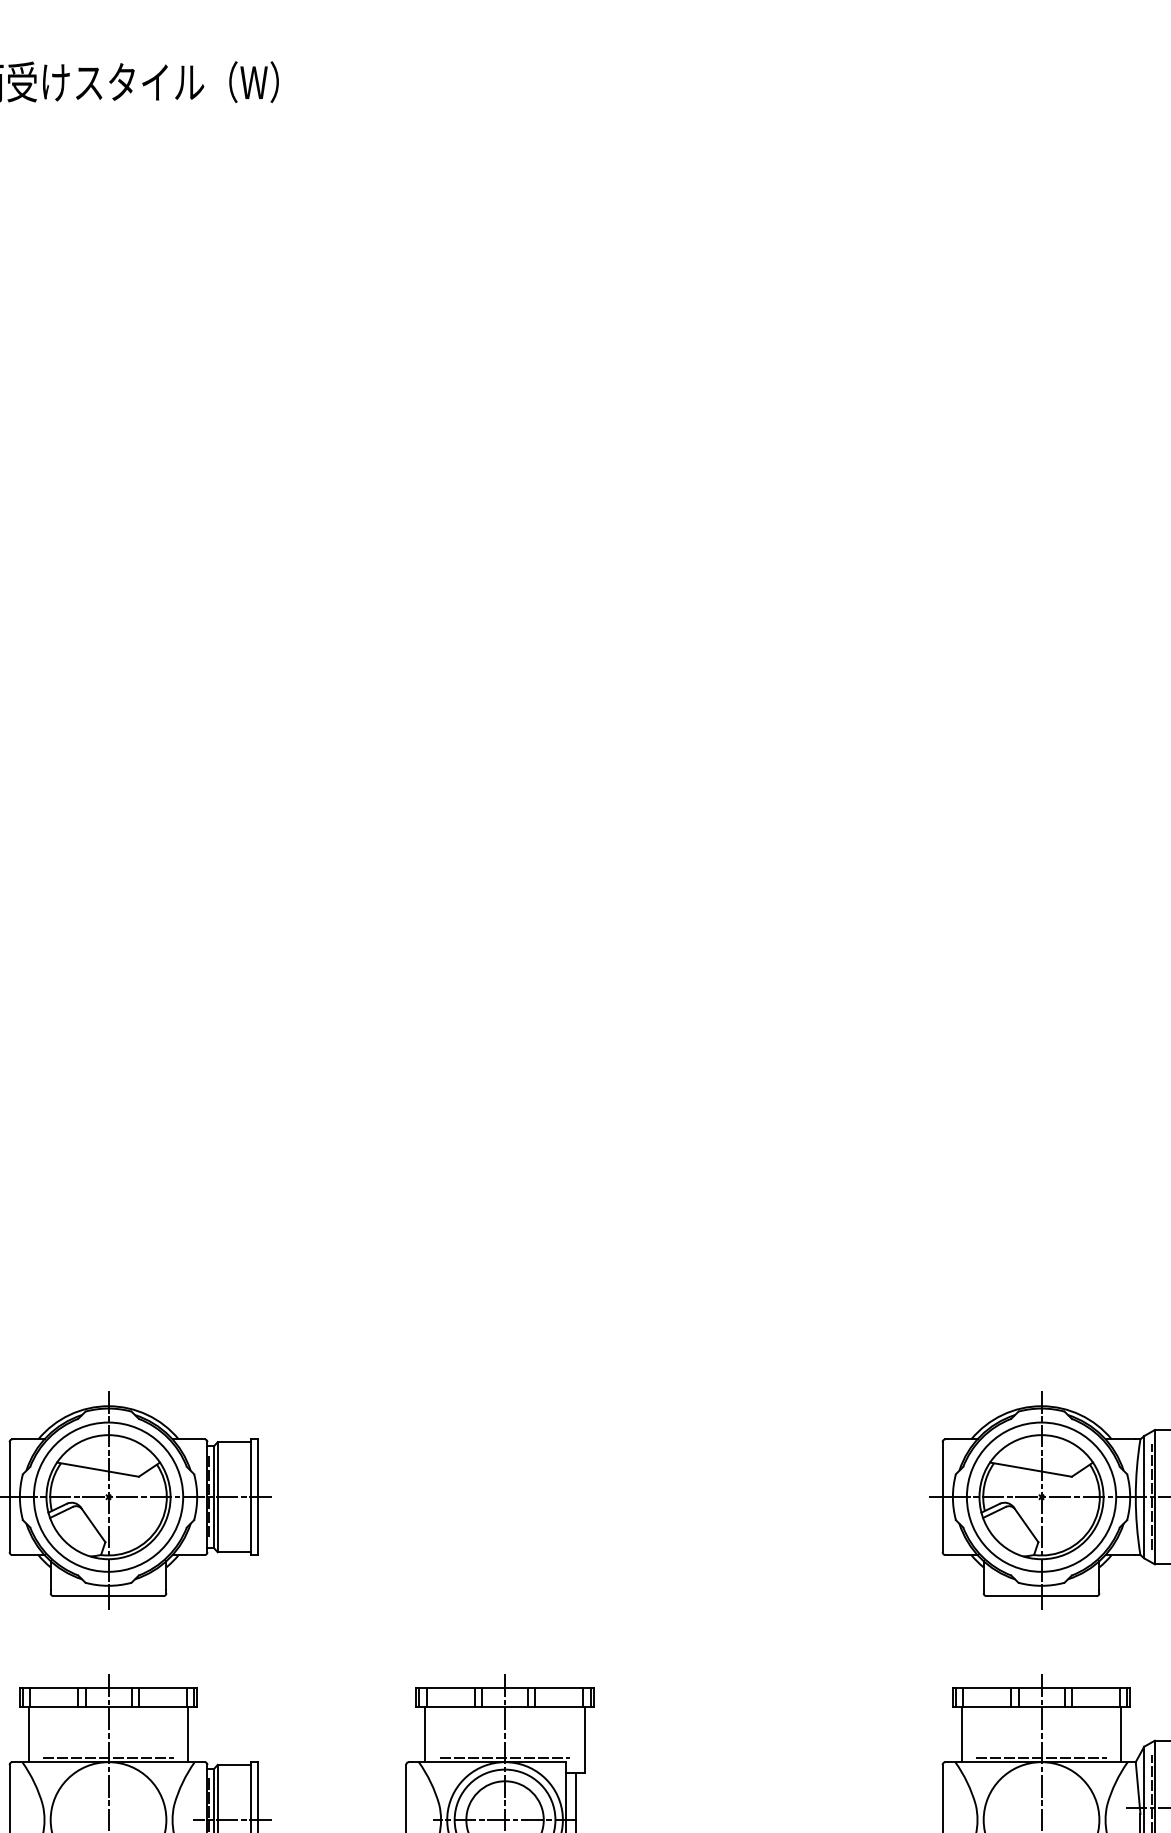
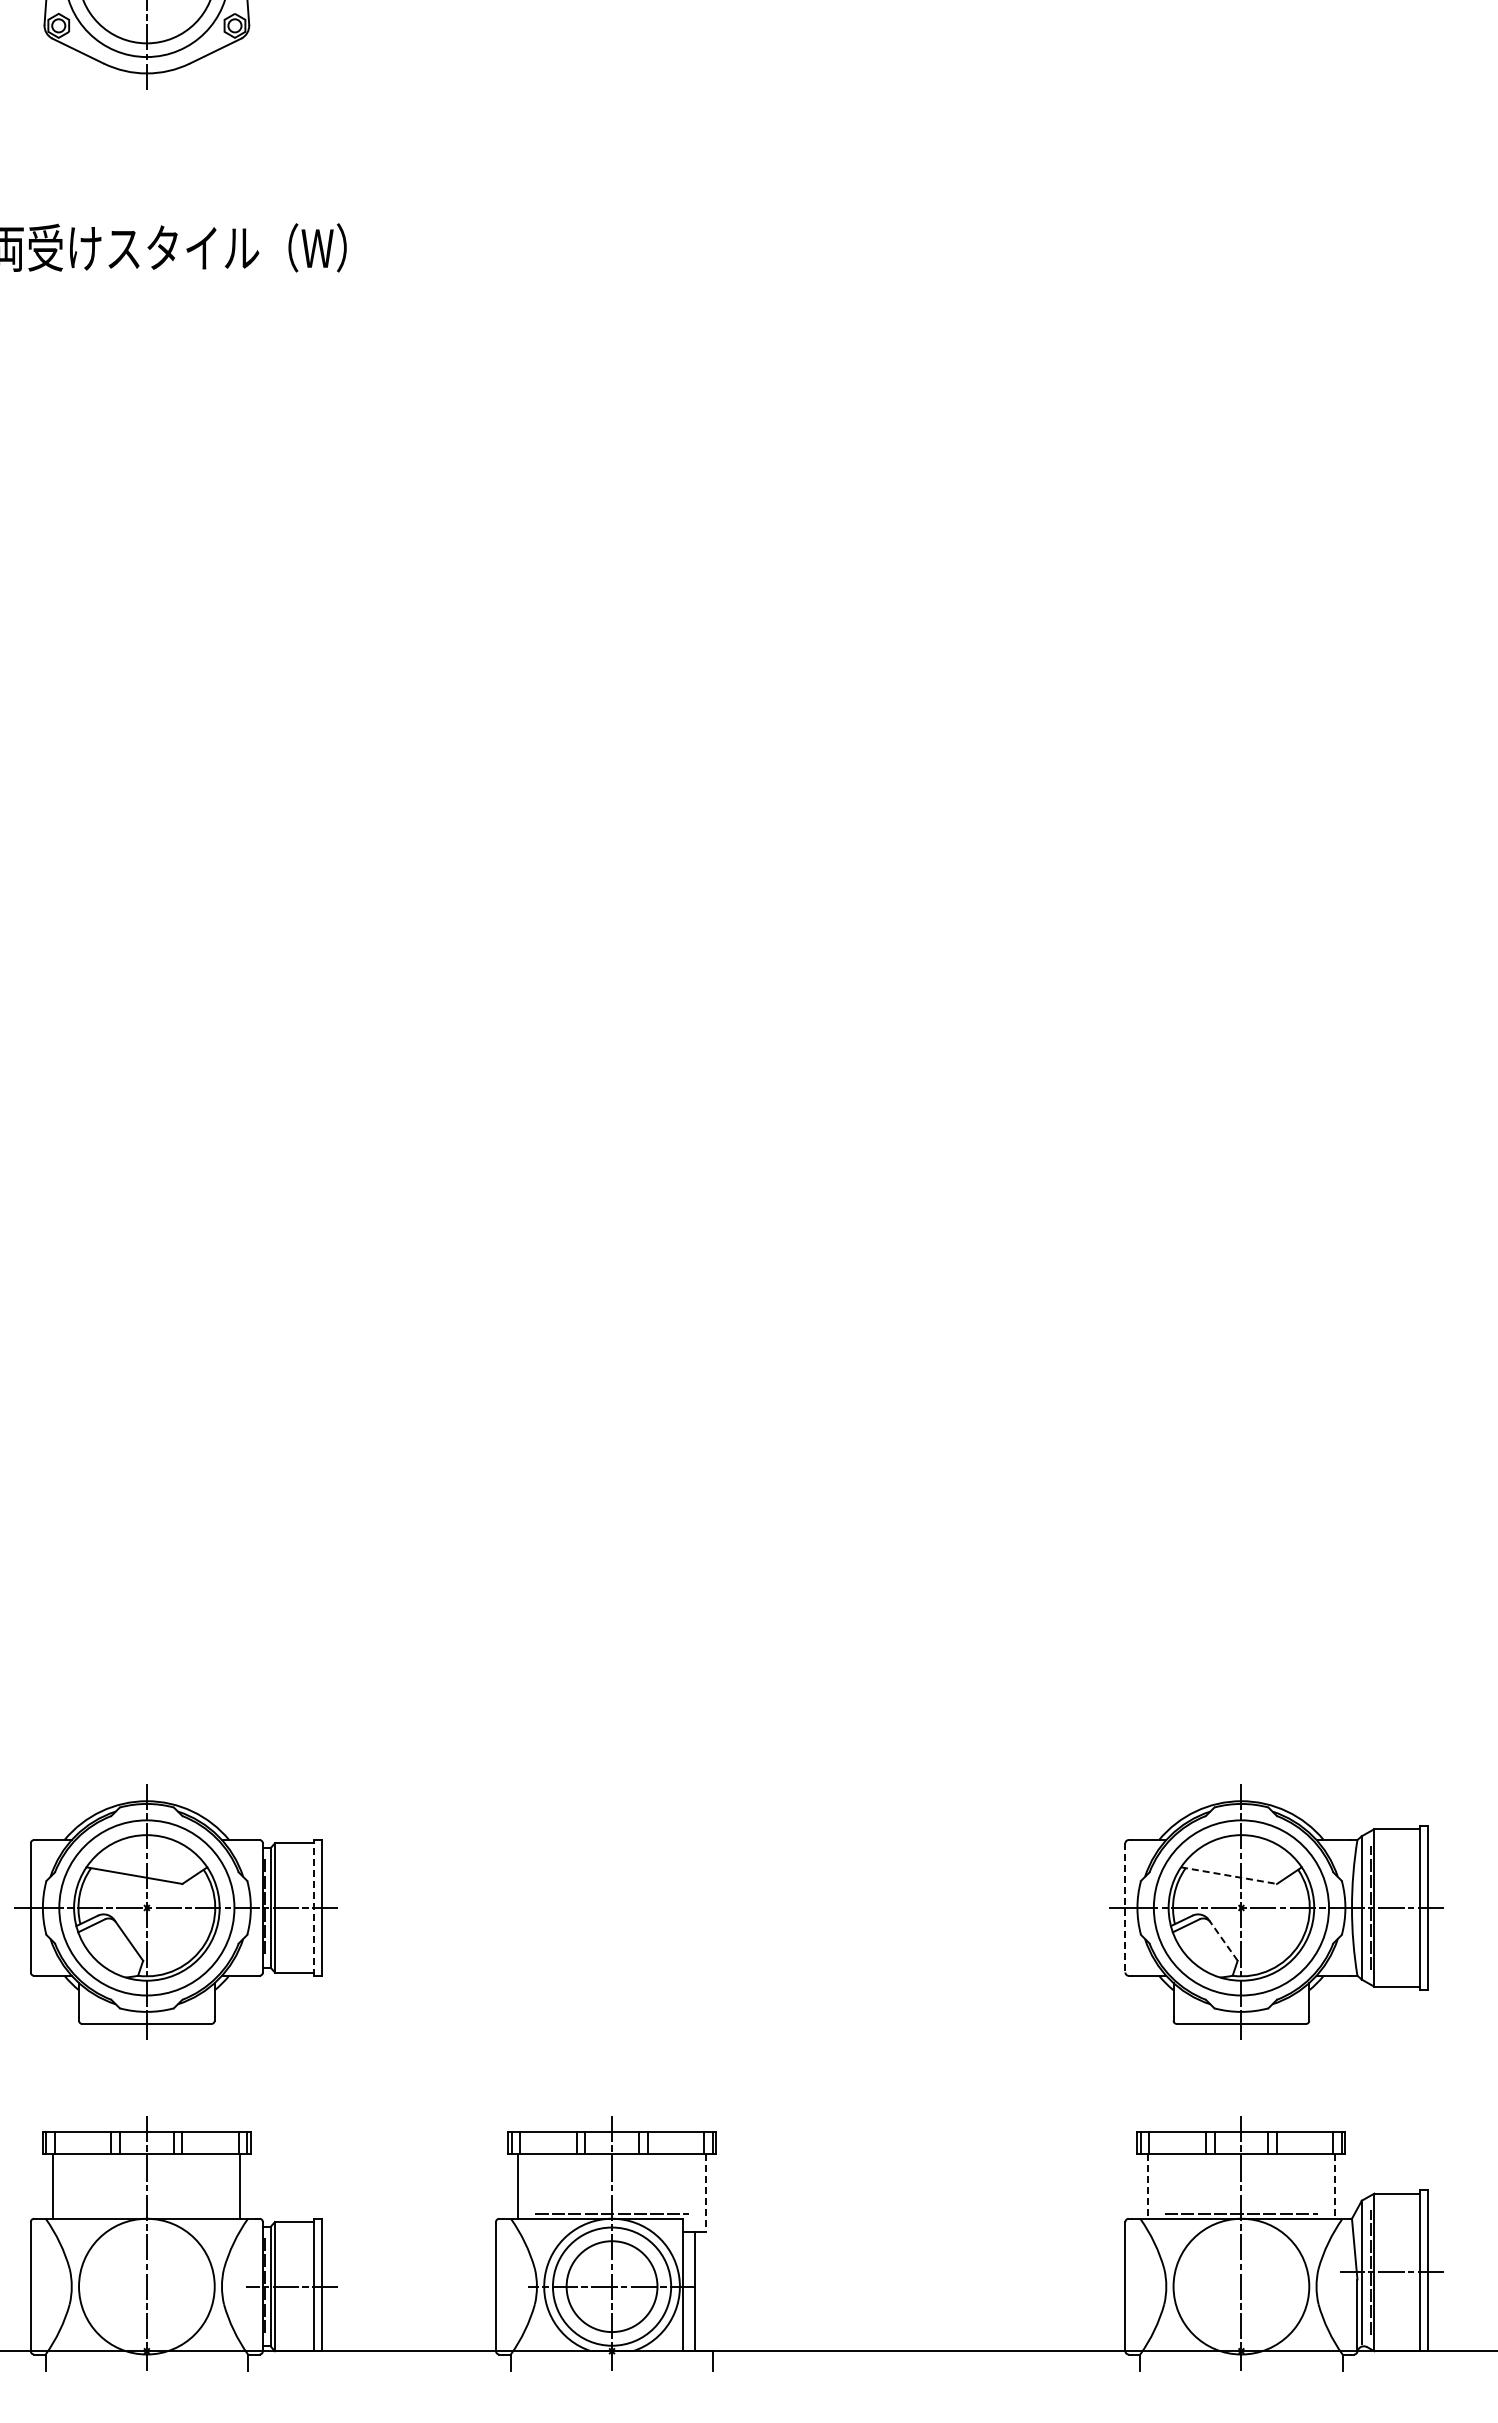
line: (1031, 1469) -> (1229, 1875), solid -> dashed
line: (251, 1496) -> (314, 1907), solid -> dashed
line: (942, 1496) -> (1125, 1907), solid -> dashed
line: (1026, 1524) -> (1223, 1940), solid -> dashed
line: (961, 1734) -> (1147, 2186), solid -> dashed
line: (1121, 1734) -> (1335, 2186), solid -> dashed
line: (584, 1740) -> (705, 2193), solid -> dashed
line: (108, 1758) -> (146, 2214), removed

